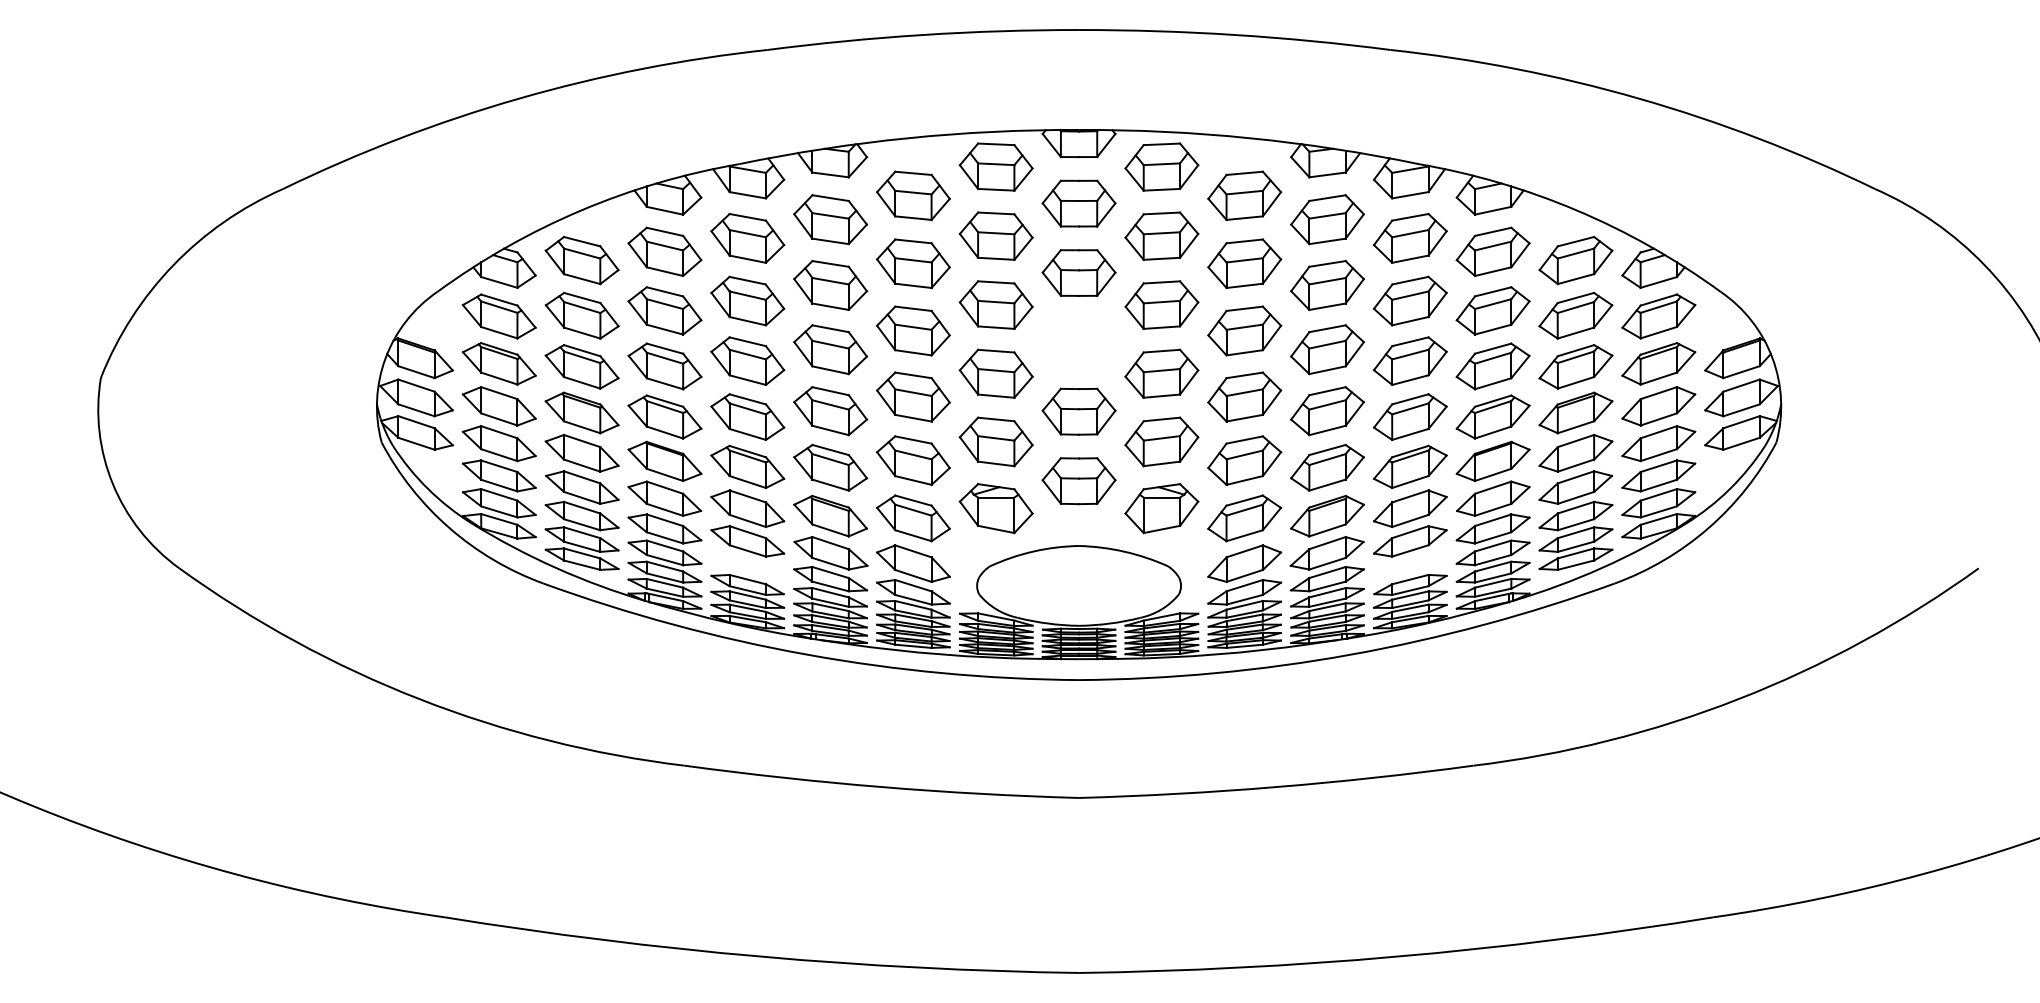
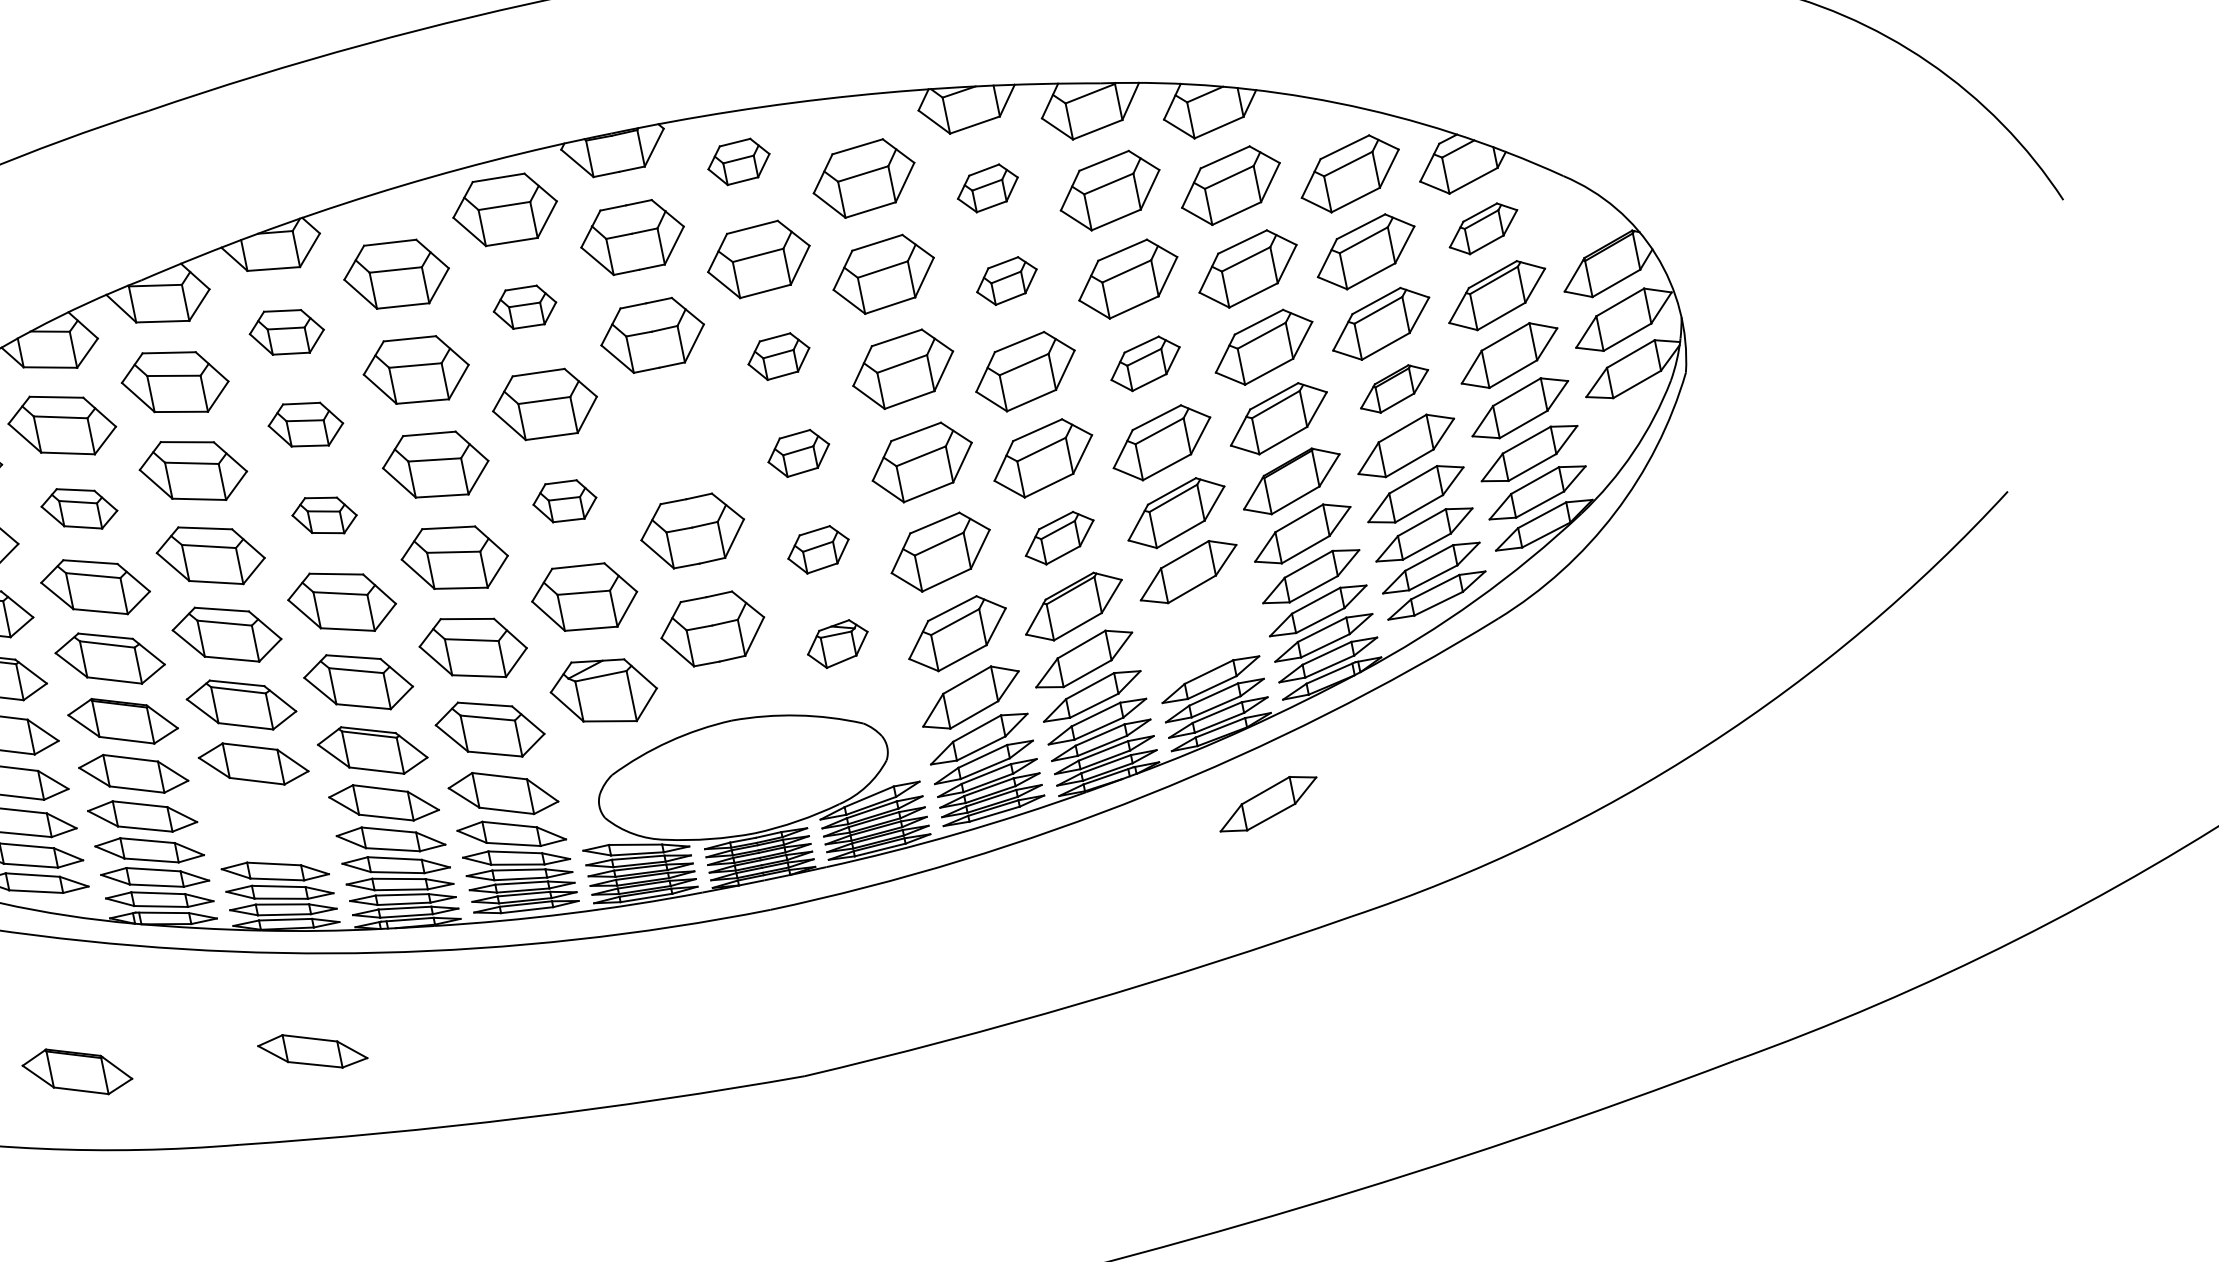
part: (1161, 166) -> (738, 161), size x0.6
part: (830, 219) -> (286, 331), size x0.7
part: (1327, 219) -> (987, 187), size x0.6
part: (995, 235) -> (523, 306), size x0.6
part: (830, 285) -> (305, 425), size x0.7
part: (1327, 285) -> (1006, 281), size x0.6
part: (1161, 304) -> (778, 355), size x0.6
part: (664, 310) -> (78, 508), size x0.7
part: (1658, 316) -> (1482, 228), size x0.7
part: (830, 349) -> (324, 515), size x0.6
part: (1409, 360) -> (1144, 363), size x0.7
part: (995, 373) -> (563, 501), size x0.6
part: (1161, 373) -> (798, 453), size x0.6
part: (1575, 412) -> (1393, 388), size x0.7
part: (1161, 441) -> (817, 549), size x0.6
part: (1327, 467) -> (1059, 537), size x0.7
part: (1161, 508) -> (837, 643), size x0.6
part: (747, 541) -> (312, 1051), moved
part: (1410, 541) -> (1268, 803), moved
part: (584, 692) -> (76, 1070), added

